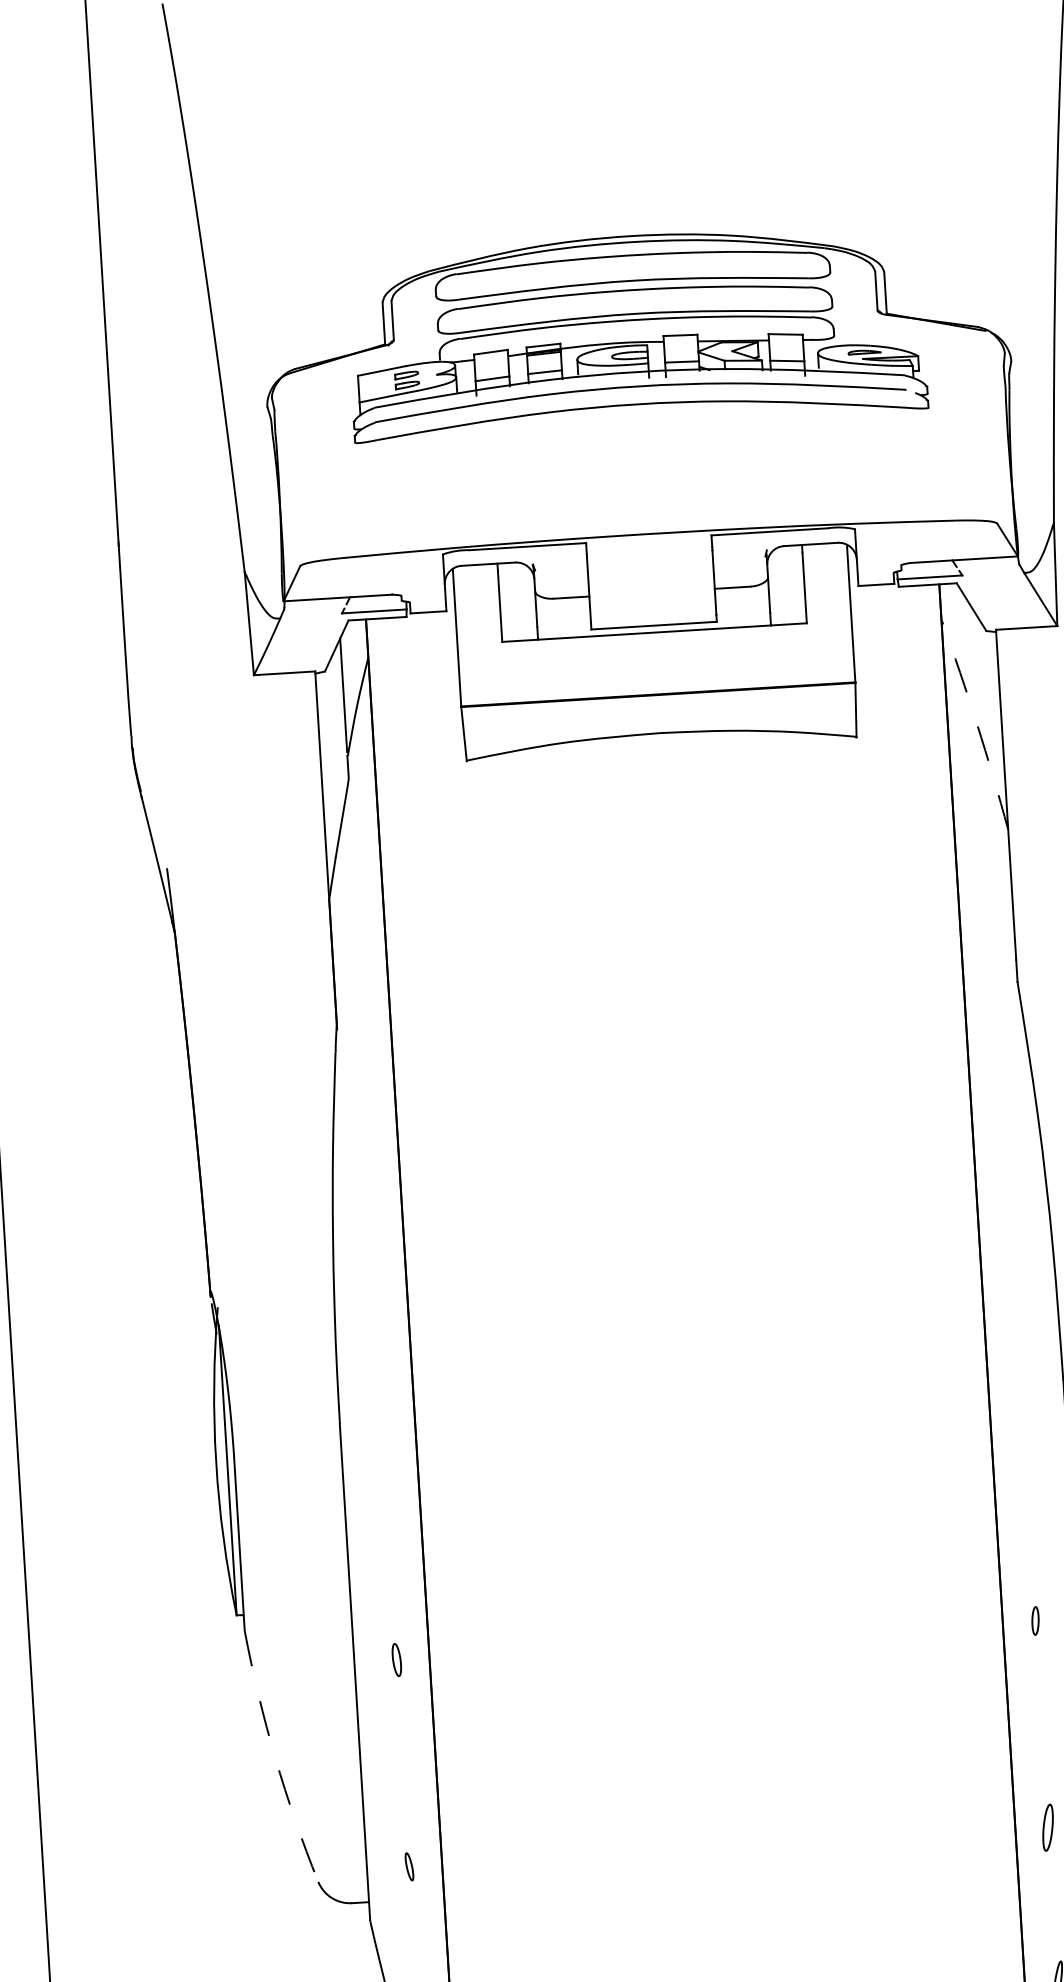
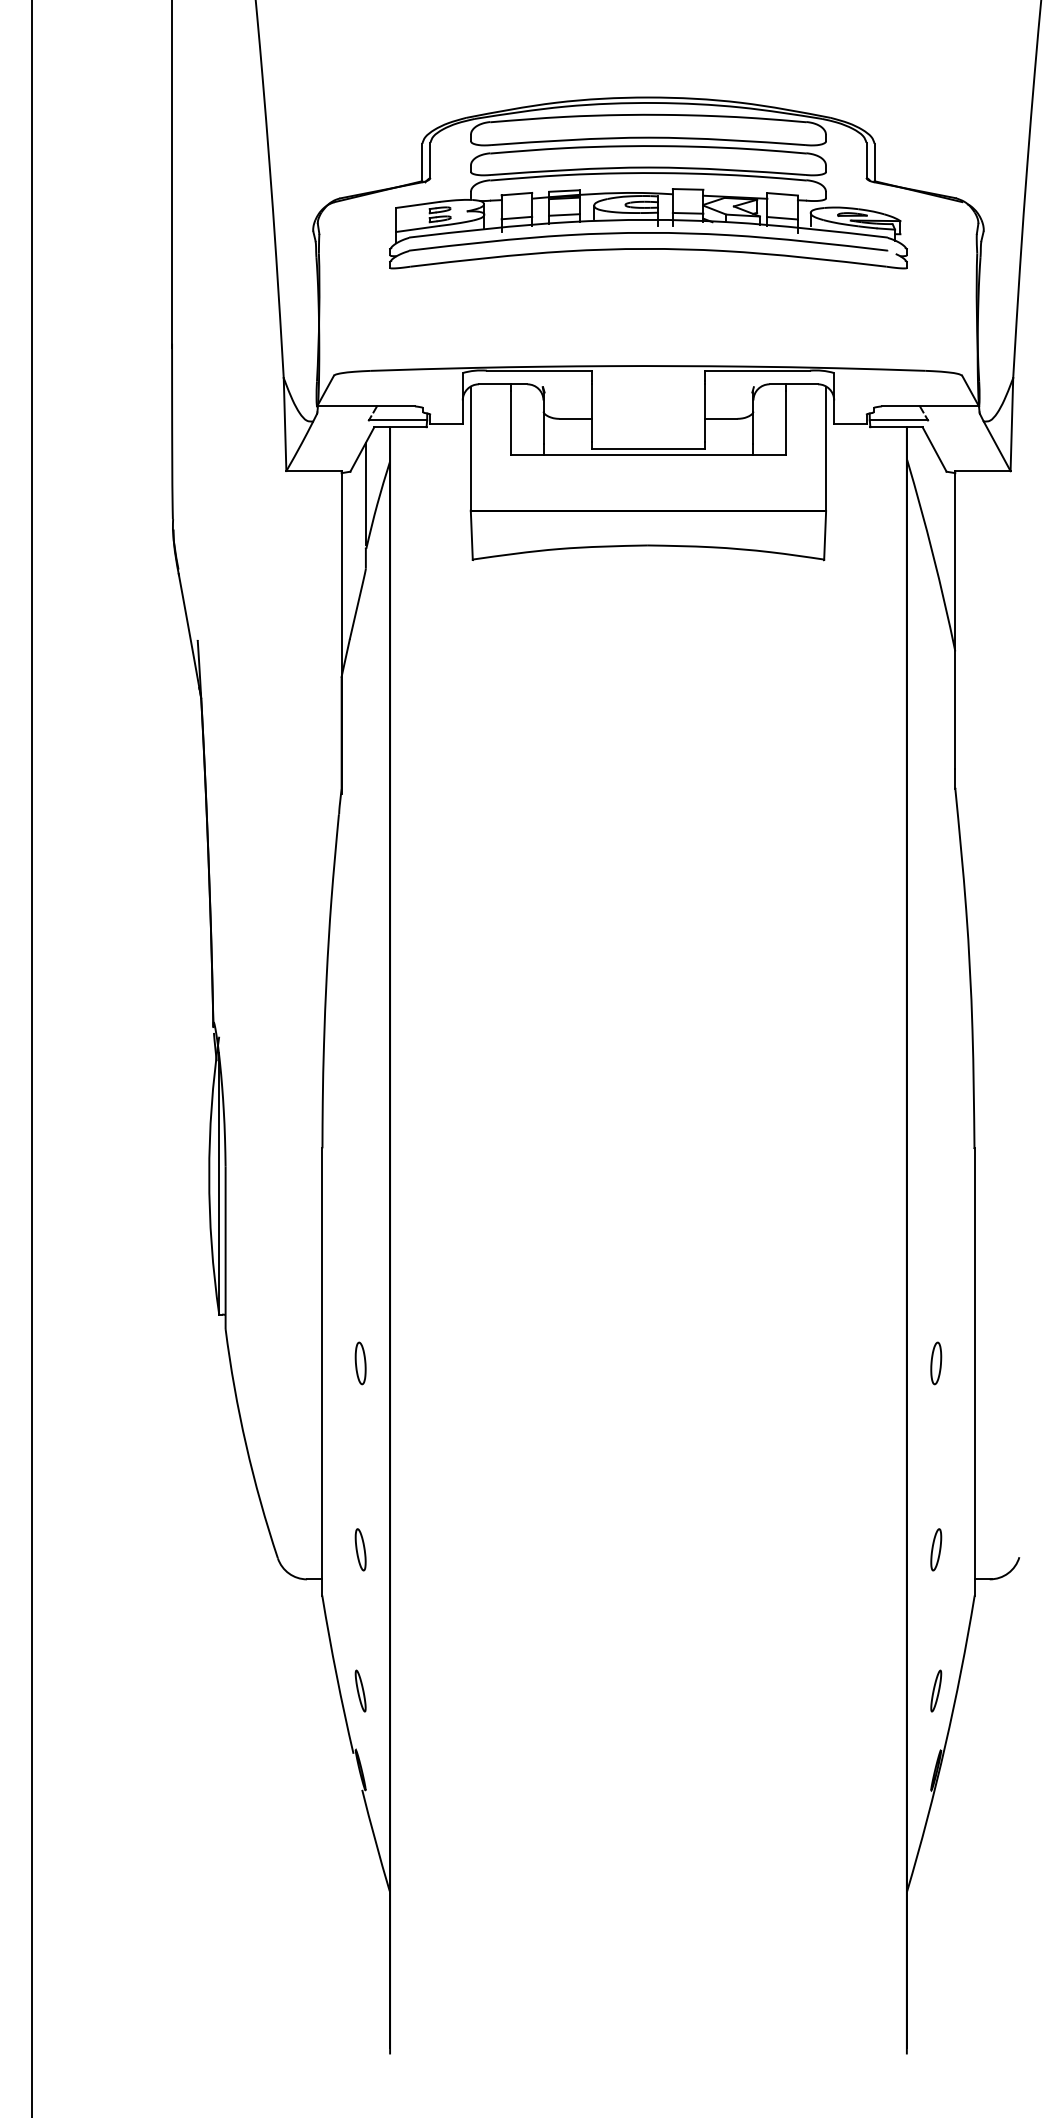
arc: (977, 724) -> (933, 555), dashed -> solid
part: (1035, 1621) -> (936, 1363), size x1.67
part: (396, 1660) -> (360, 1363), size x1.43
arc: (275, 1757) -> (246, 1444), dashed -> solid
part: (409, 1866) -> (360, 1549), size x1.67

